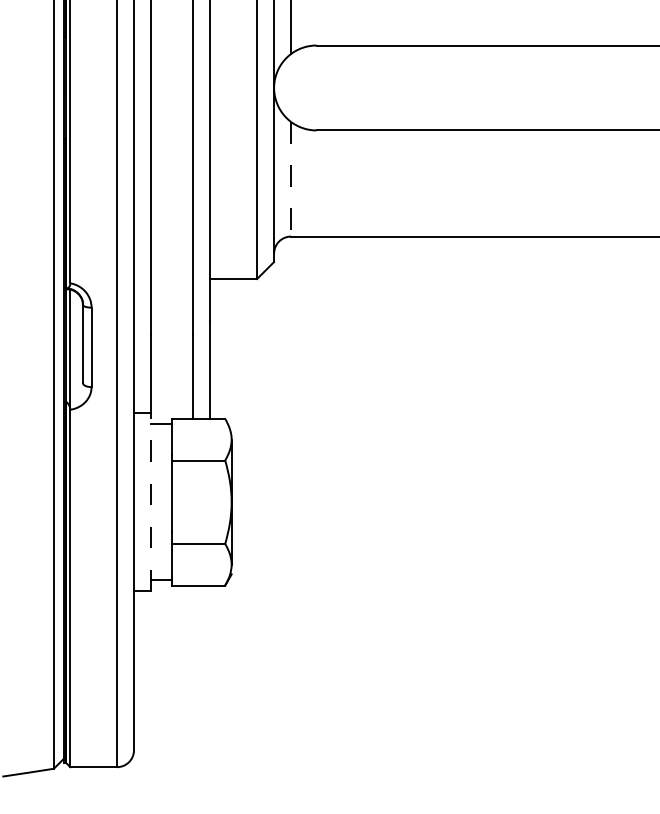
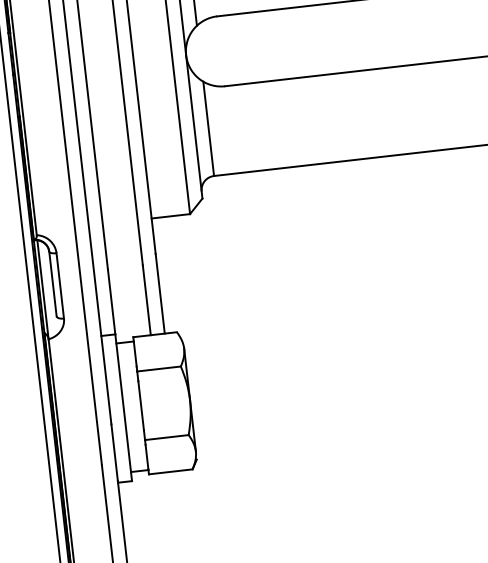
line: (291, 179) -> (209, 129), dashed -> solid
line: (151, 501) -> (124, 407), dashed -> solid

